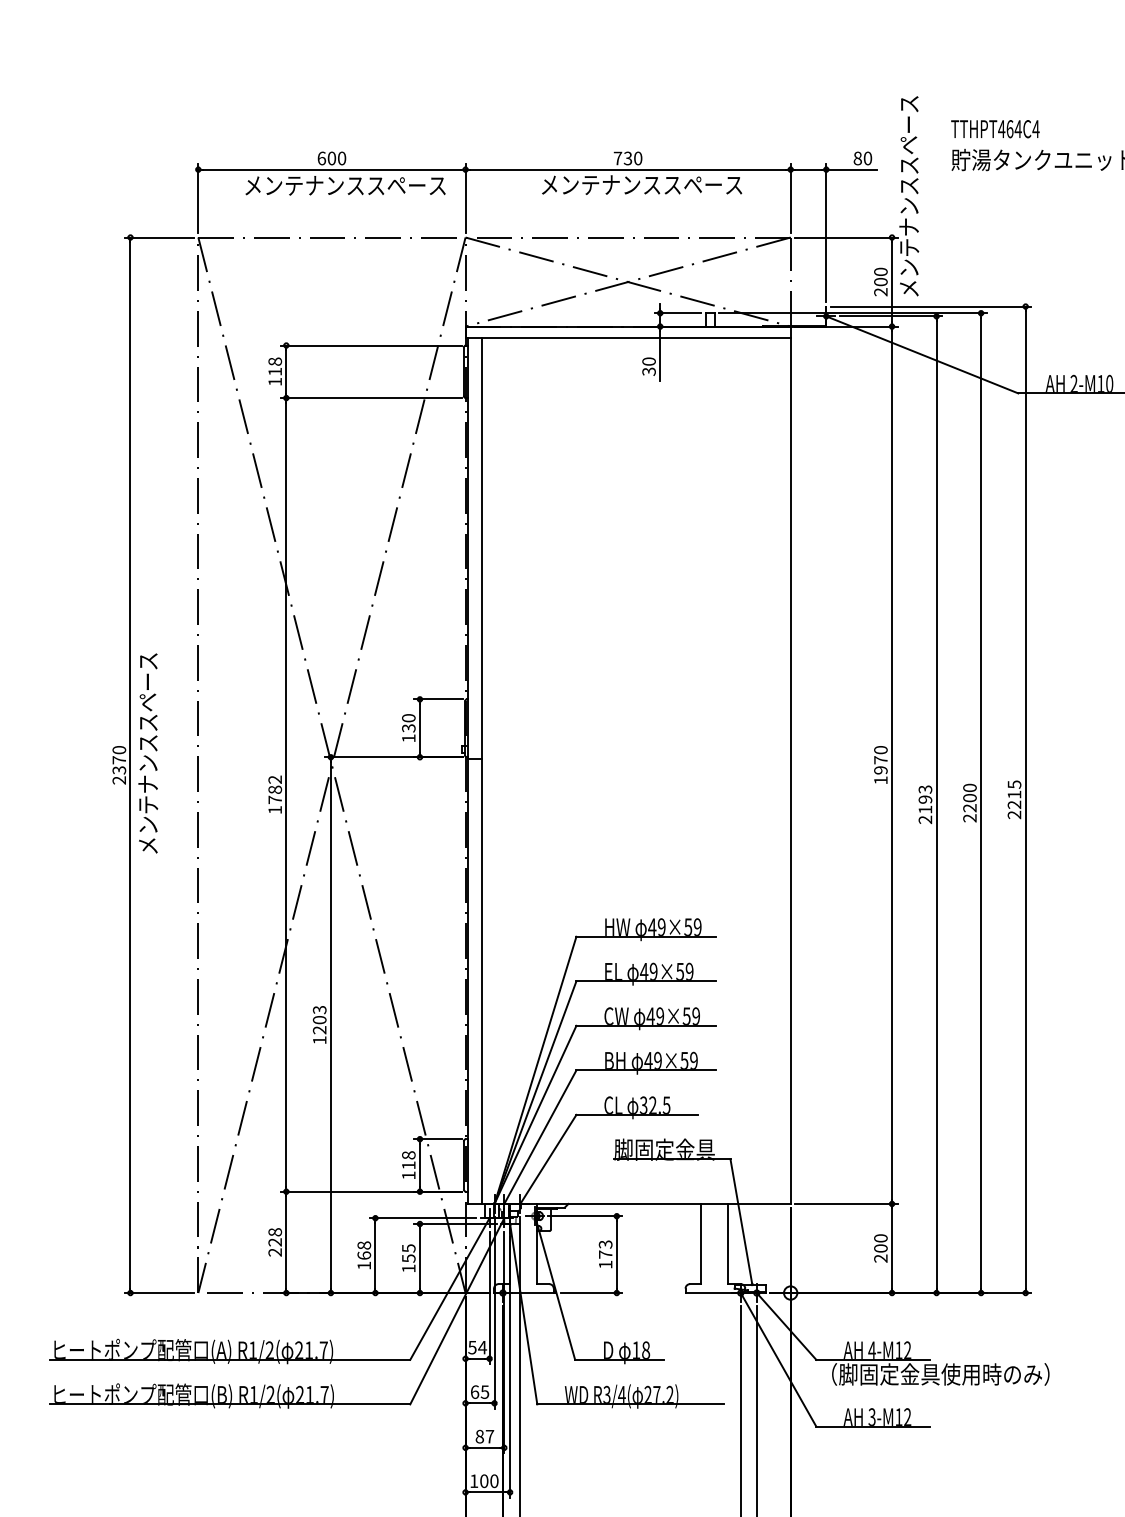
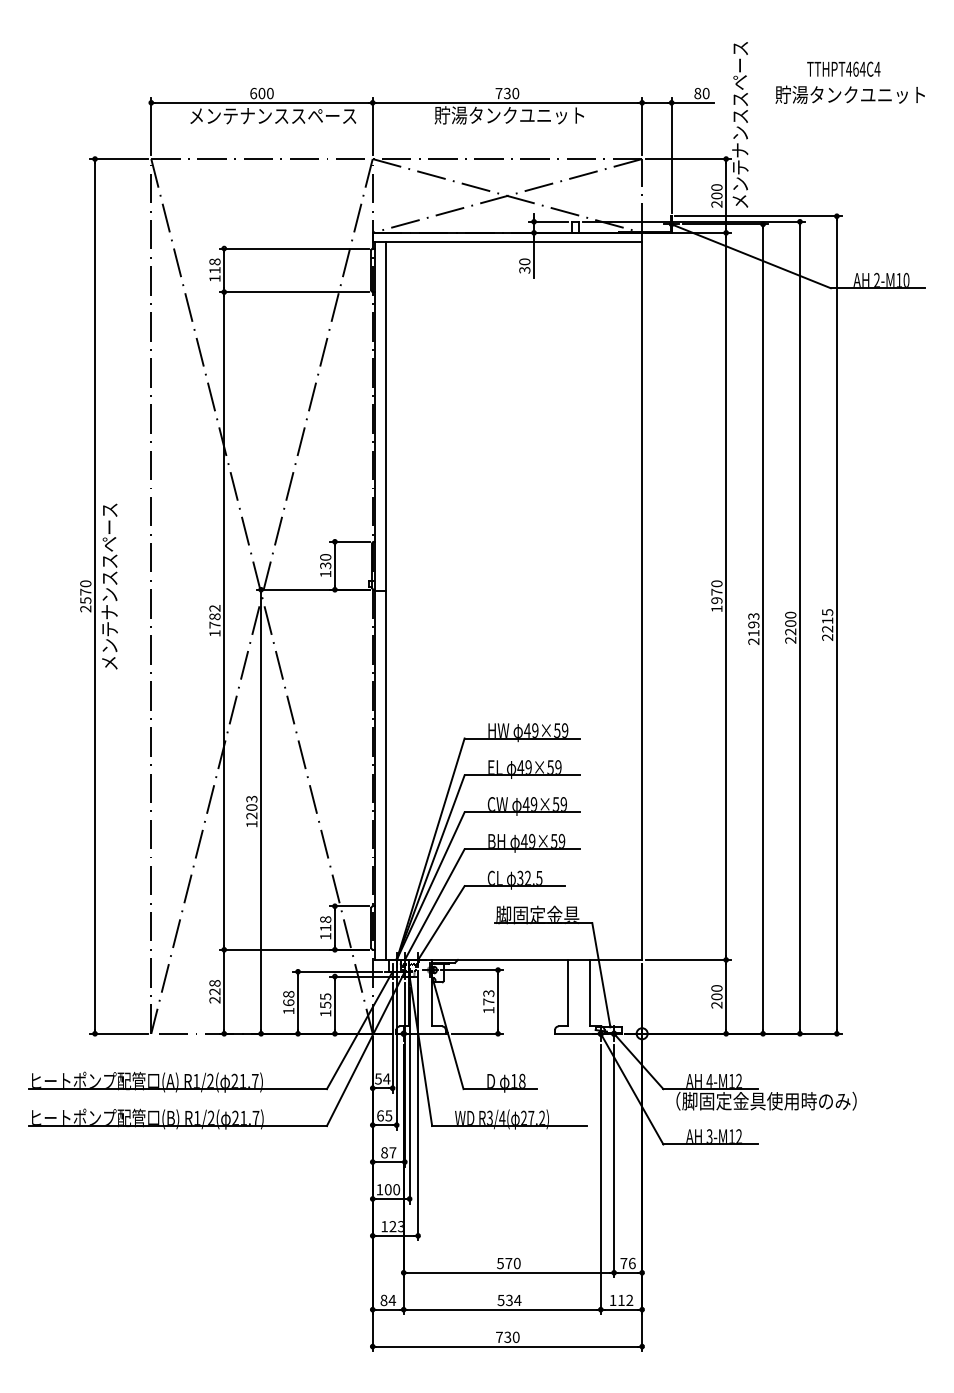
text: (995, 128) -> (843, 68), moved
text: (640, 184) -> (517, 115), メンテナンススペース -> 貯湯タンクユニット
text: (118, 770) -> (85, 600), 2370 -> 2570

